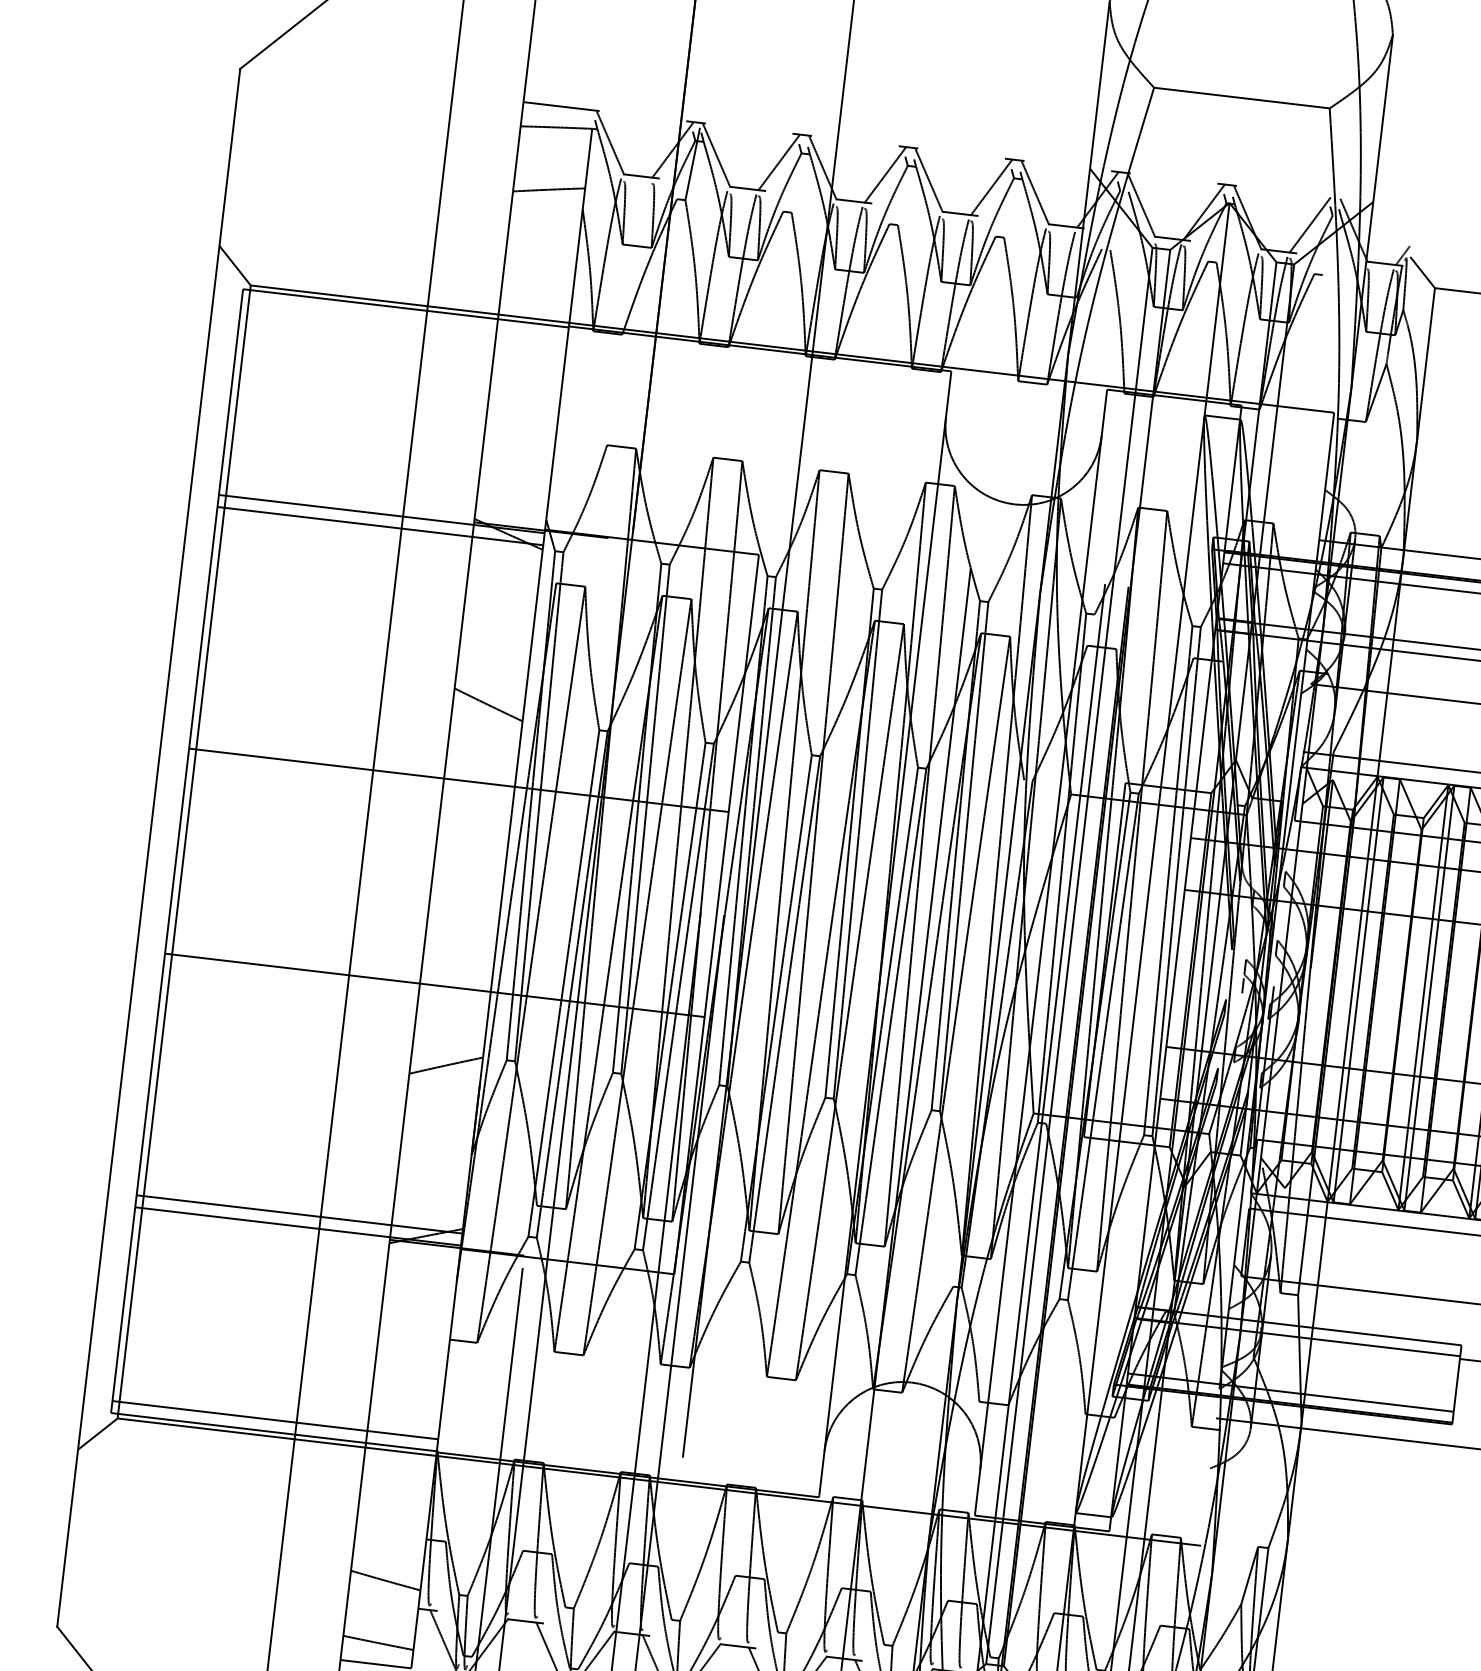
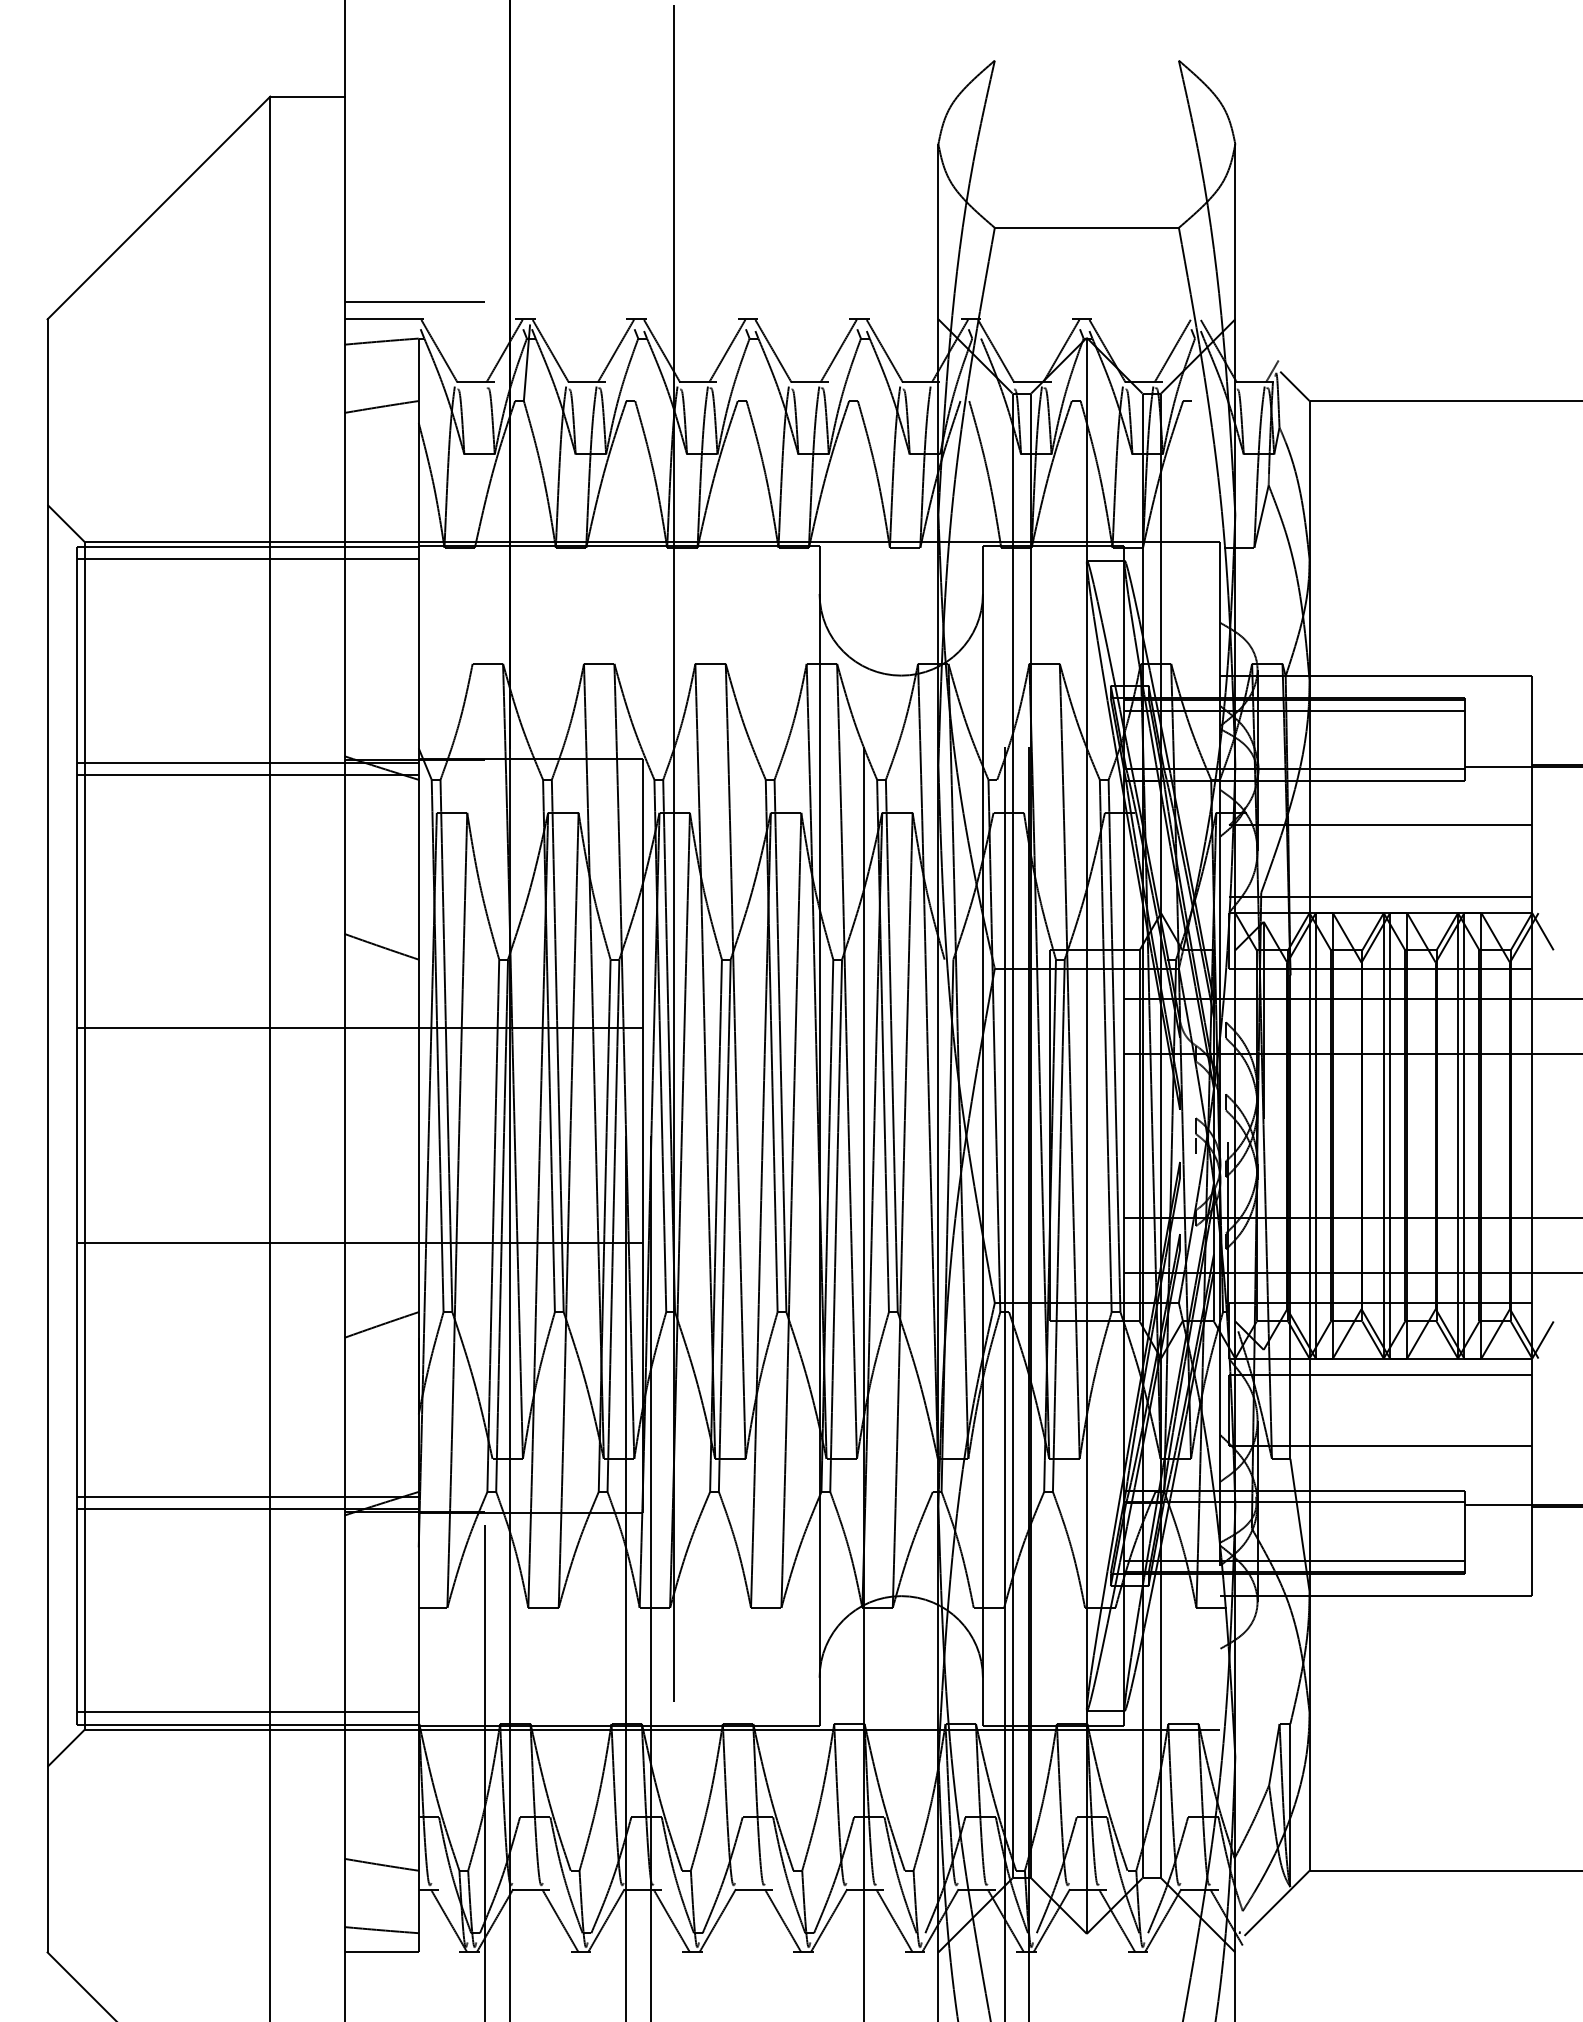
line: (592, 92) -> (414, 301), added
line: (404, 320) -> (247, 559), added

